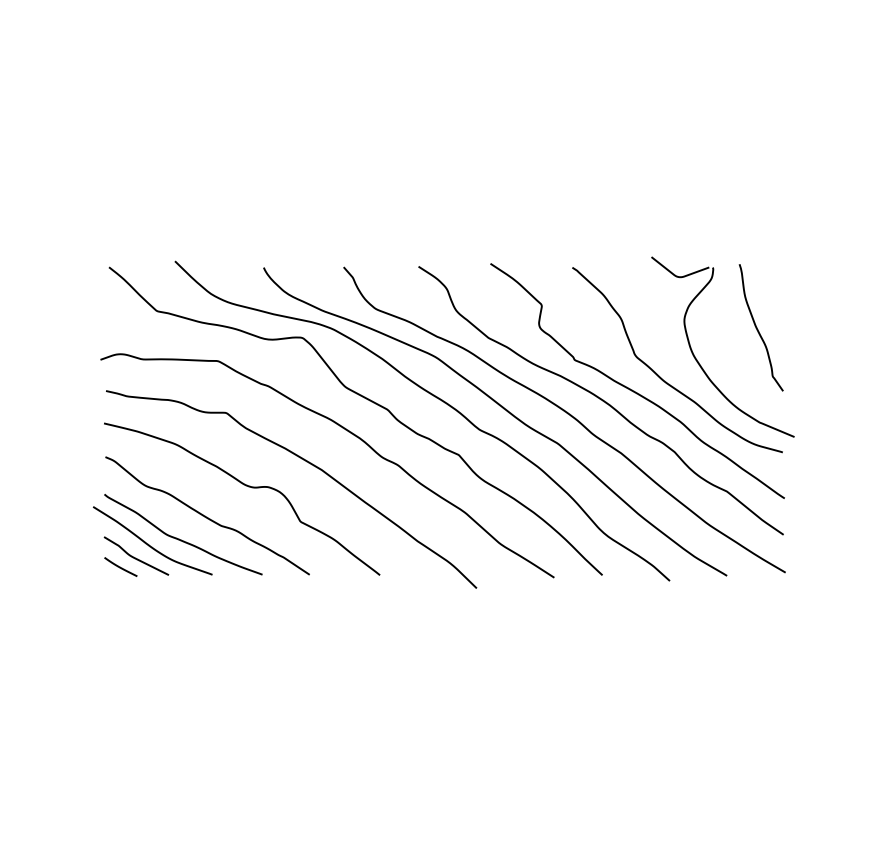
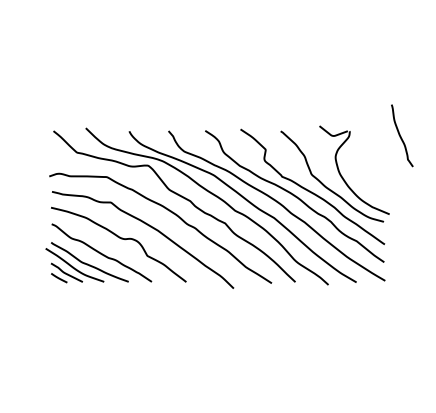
curve: (759, 329) -> (401, 136), moved

